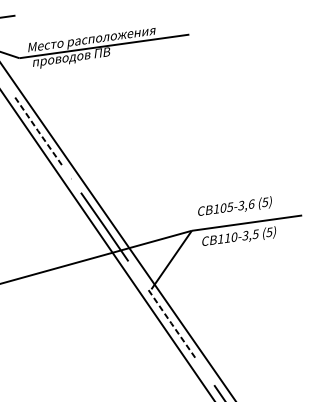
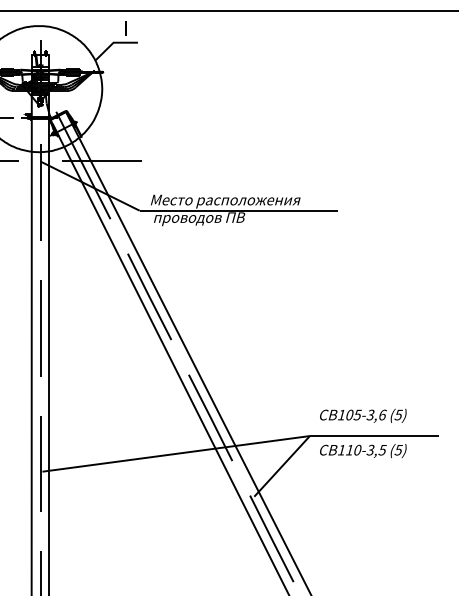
line: (38, 130) -> (149, 296), dashed -> solid
line: (171, 323) -> (271, 538), dashed -> solid

